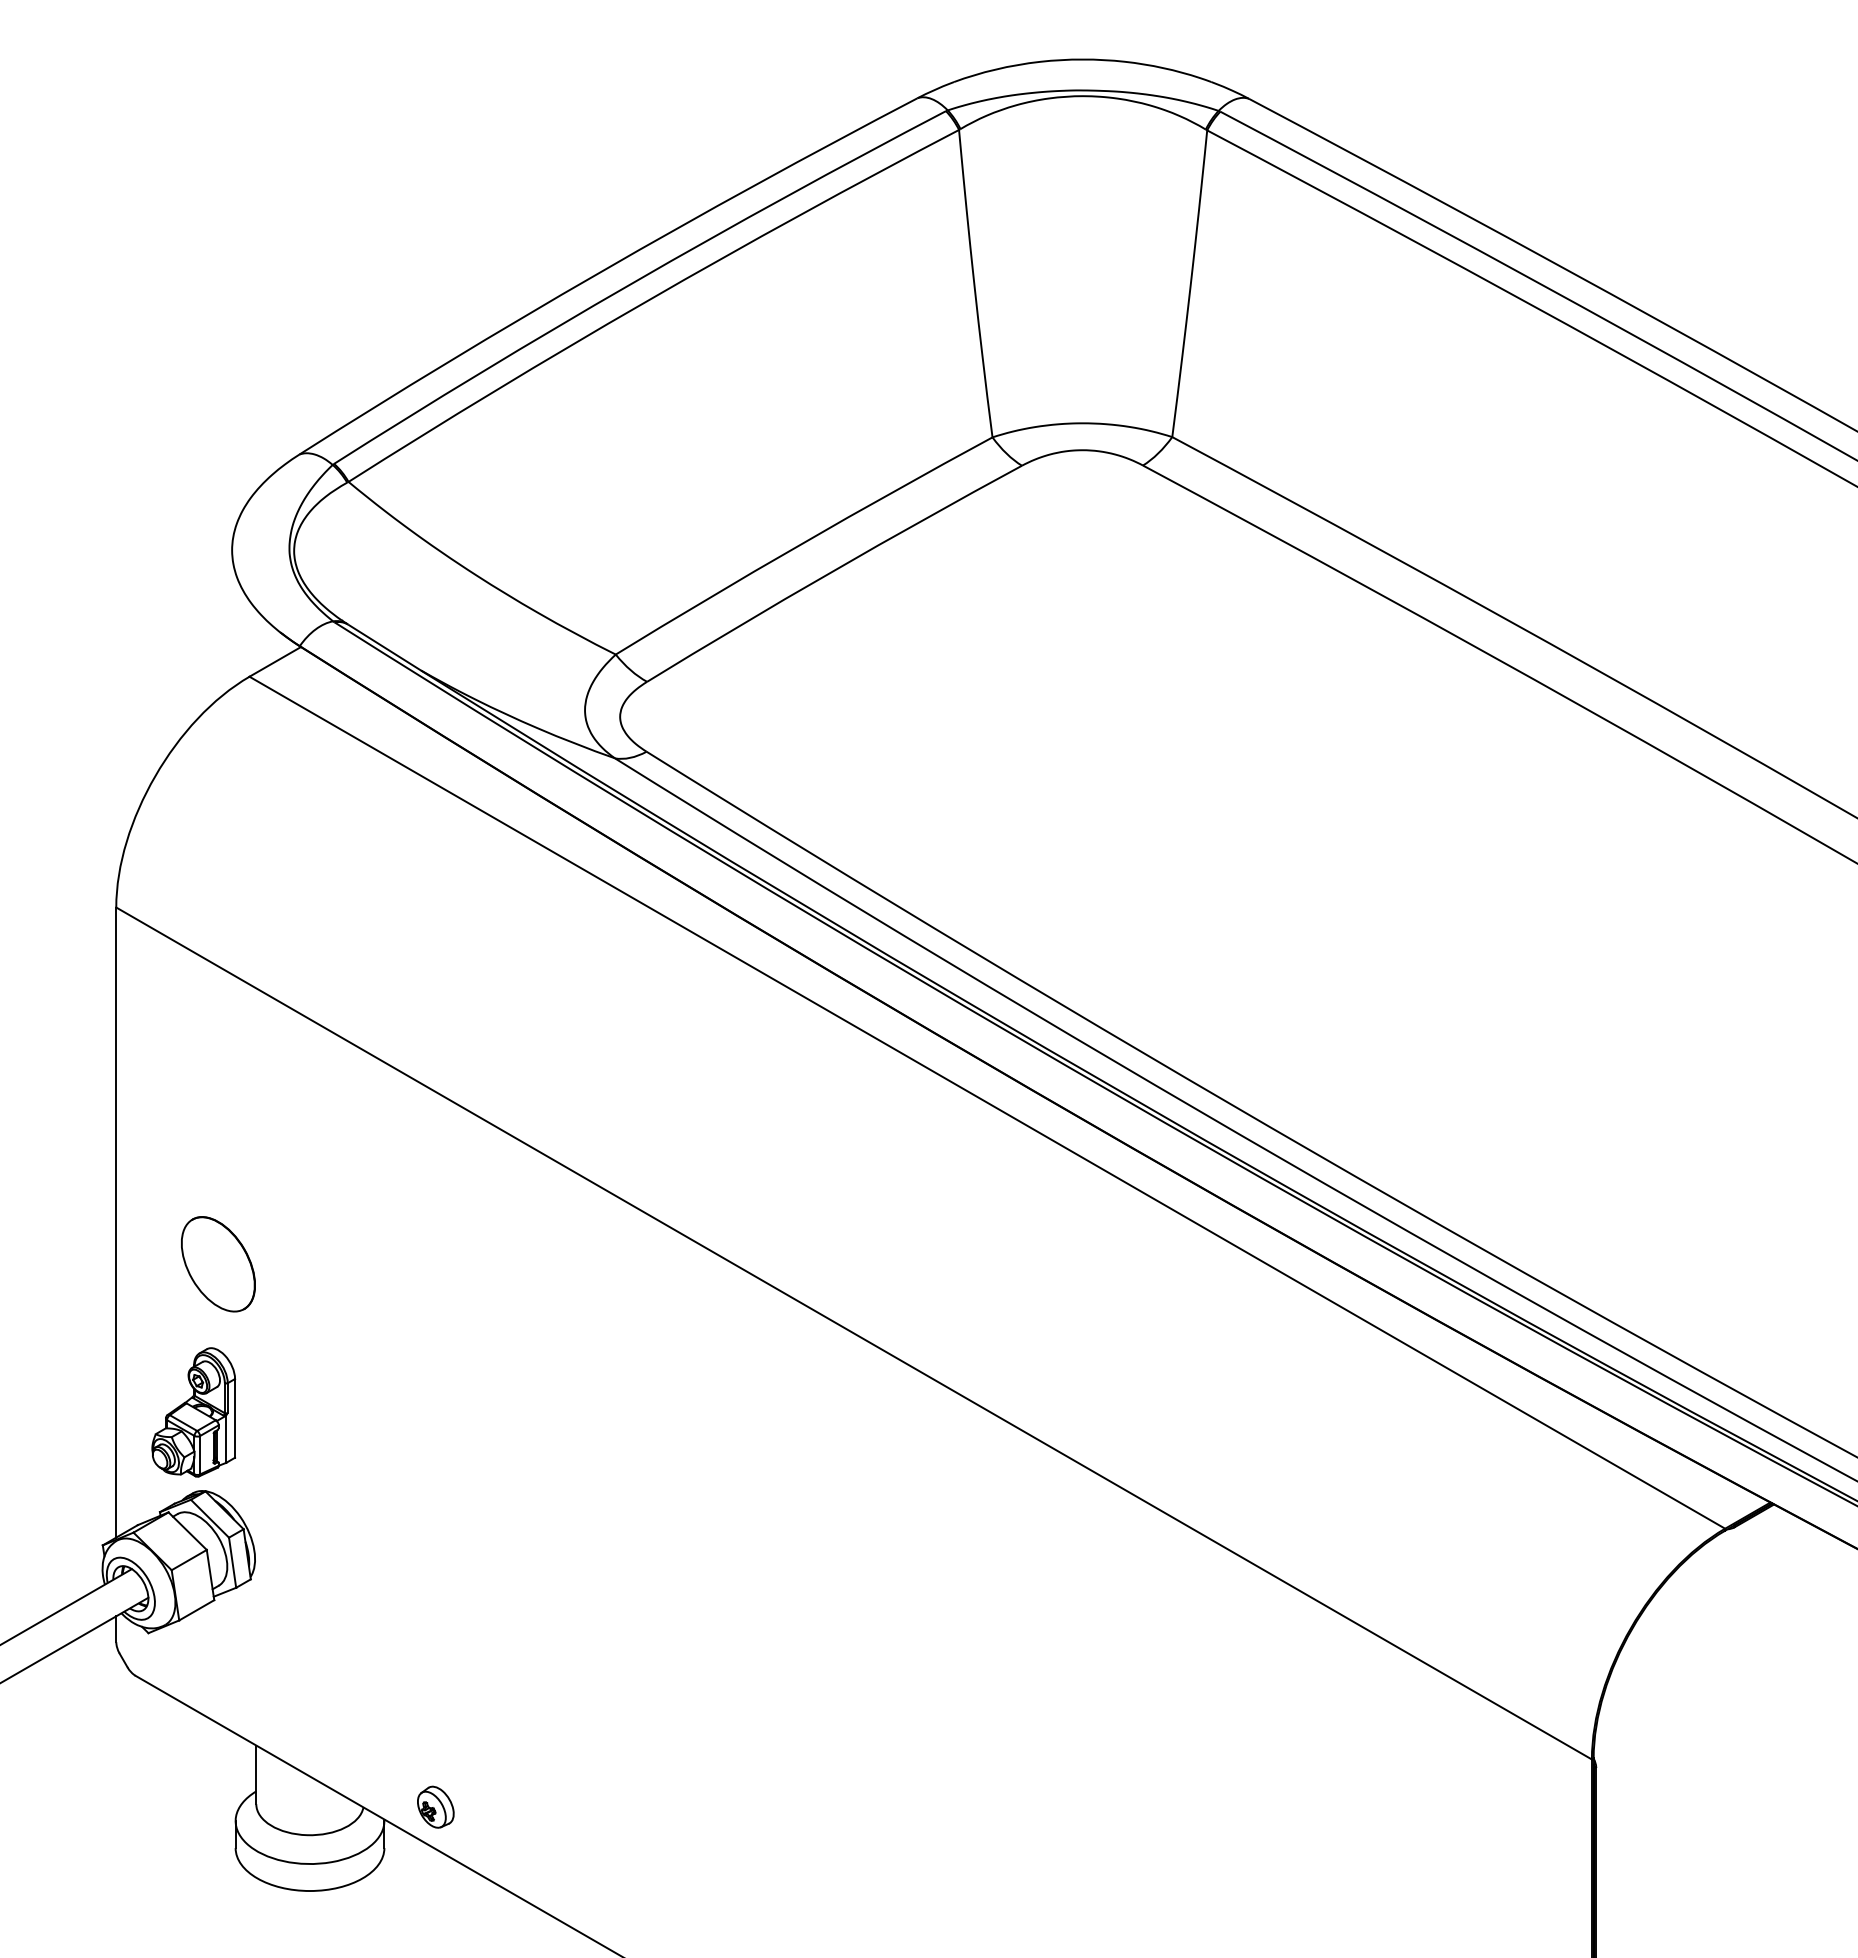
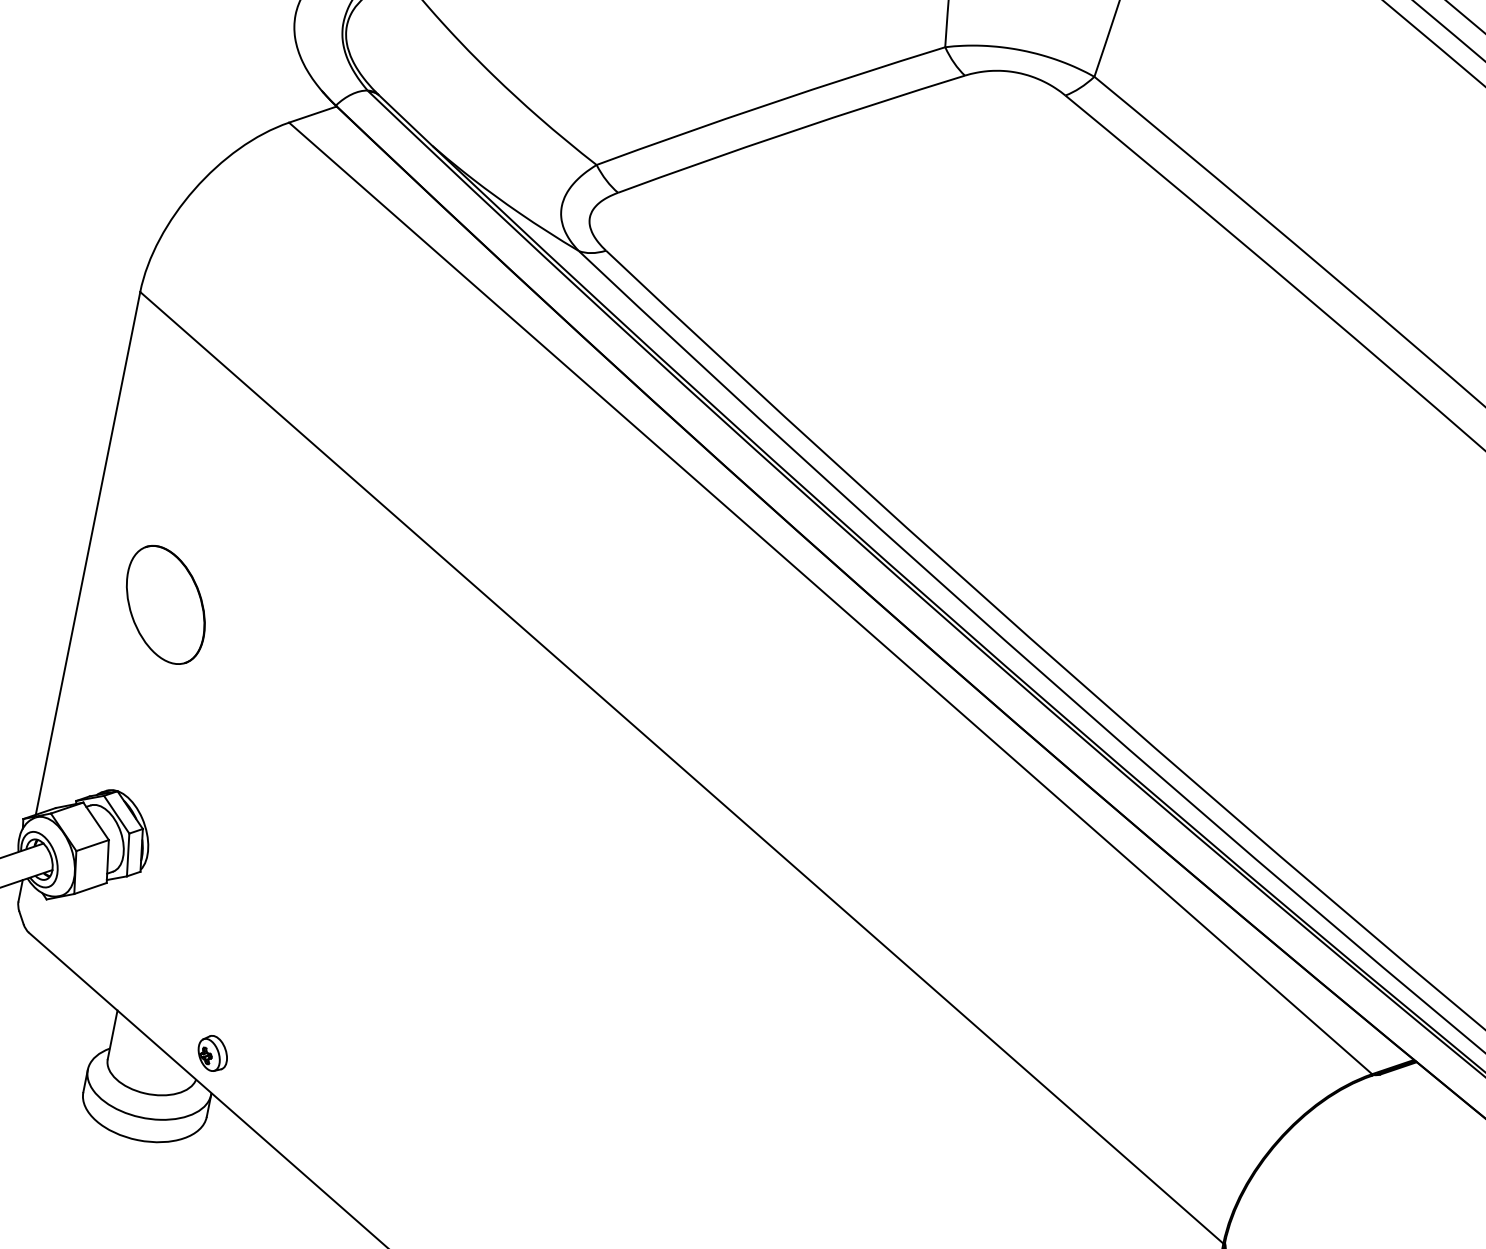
part: (218, 1264) -> (165, 605), size x1.4
part: (193, 1412) -> (120, 723), removed
part: (435, 1806) -> (212, 1052), moved

